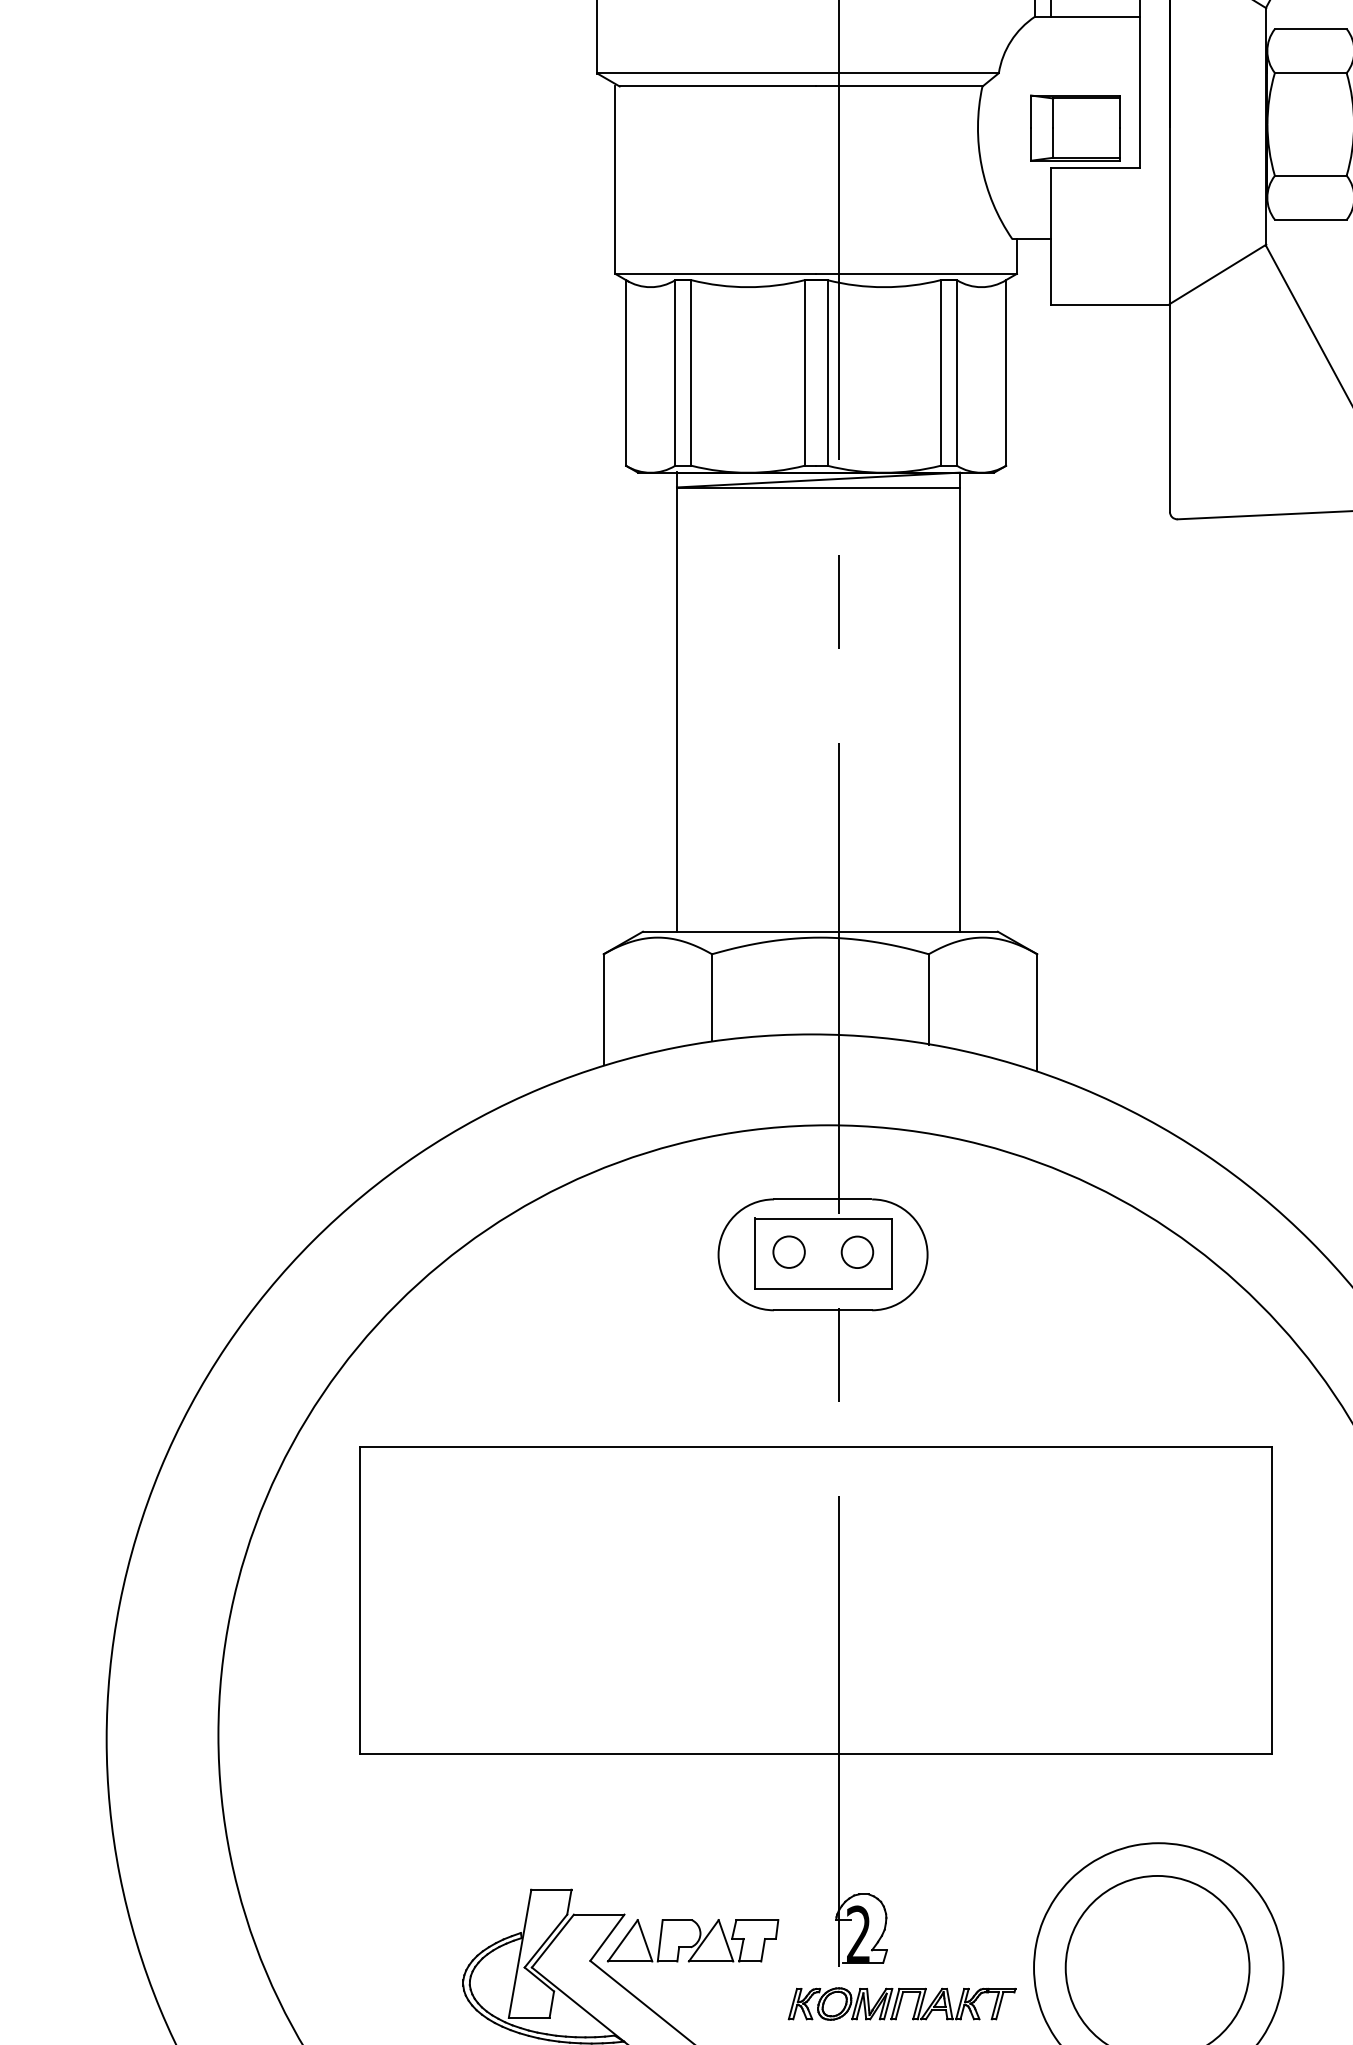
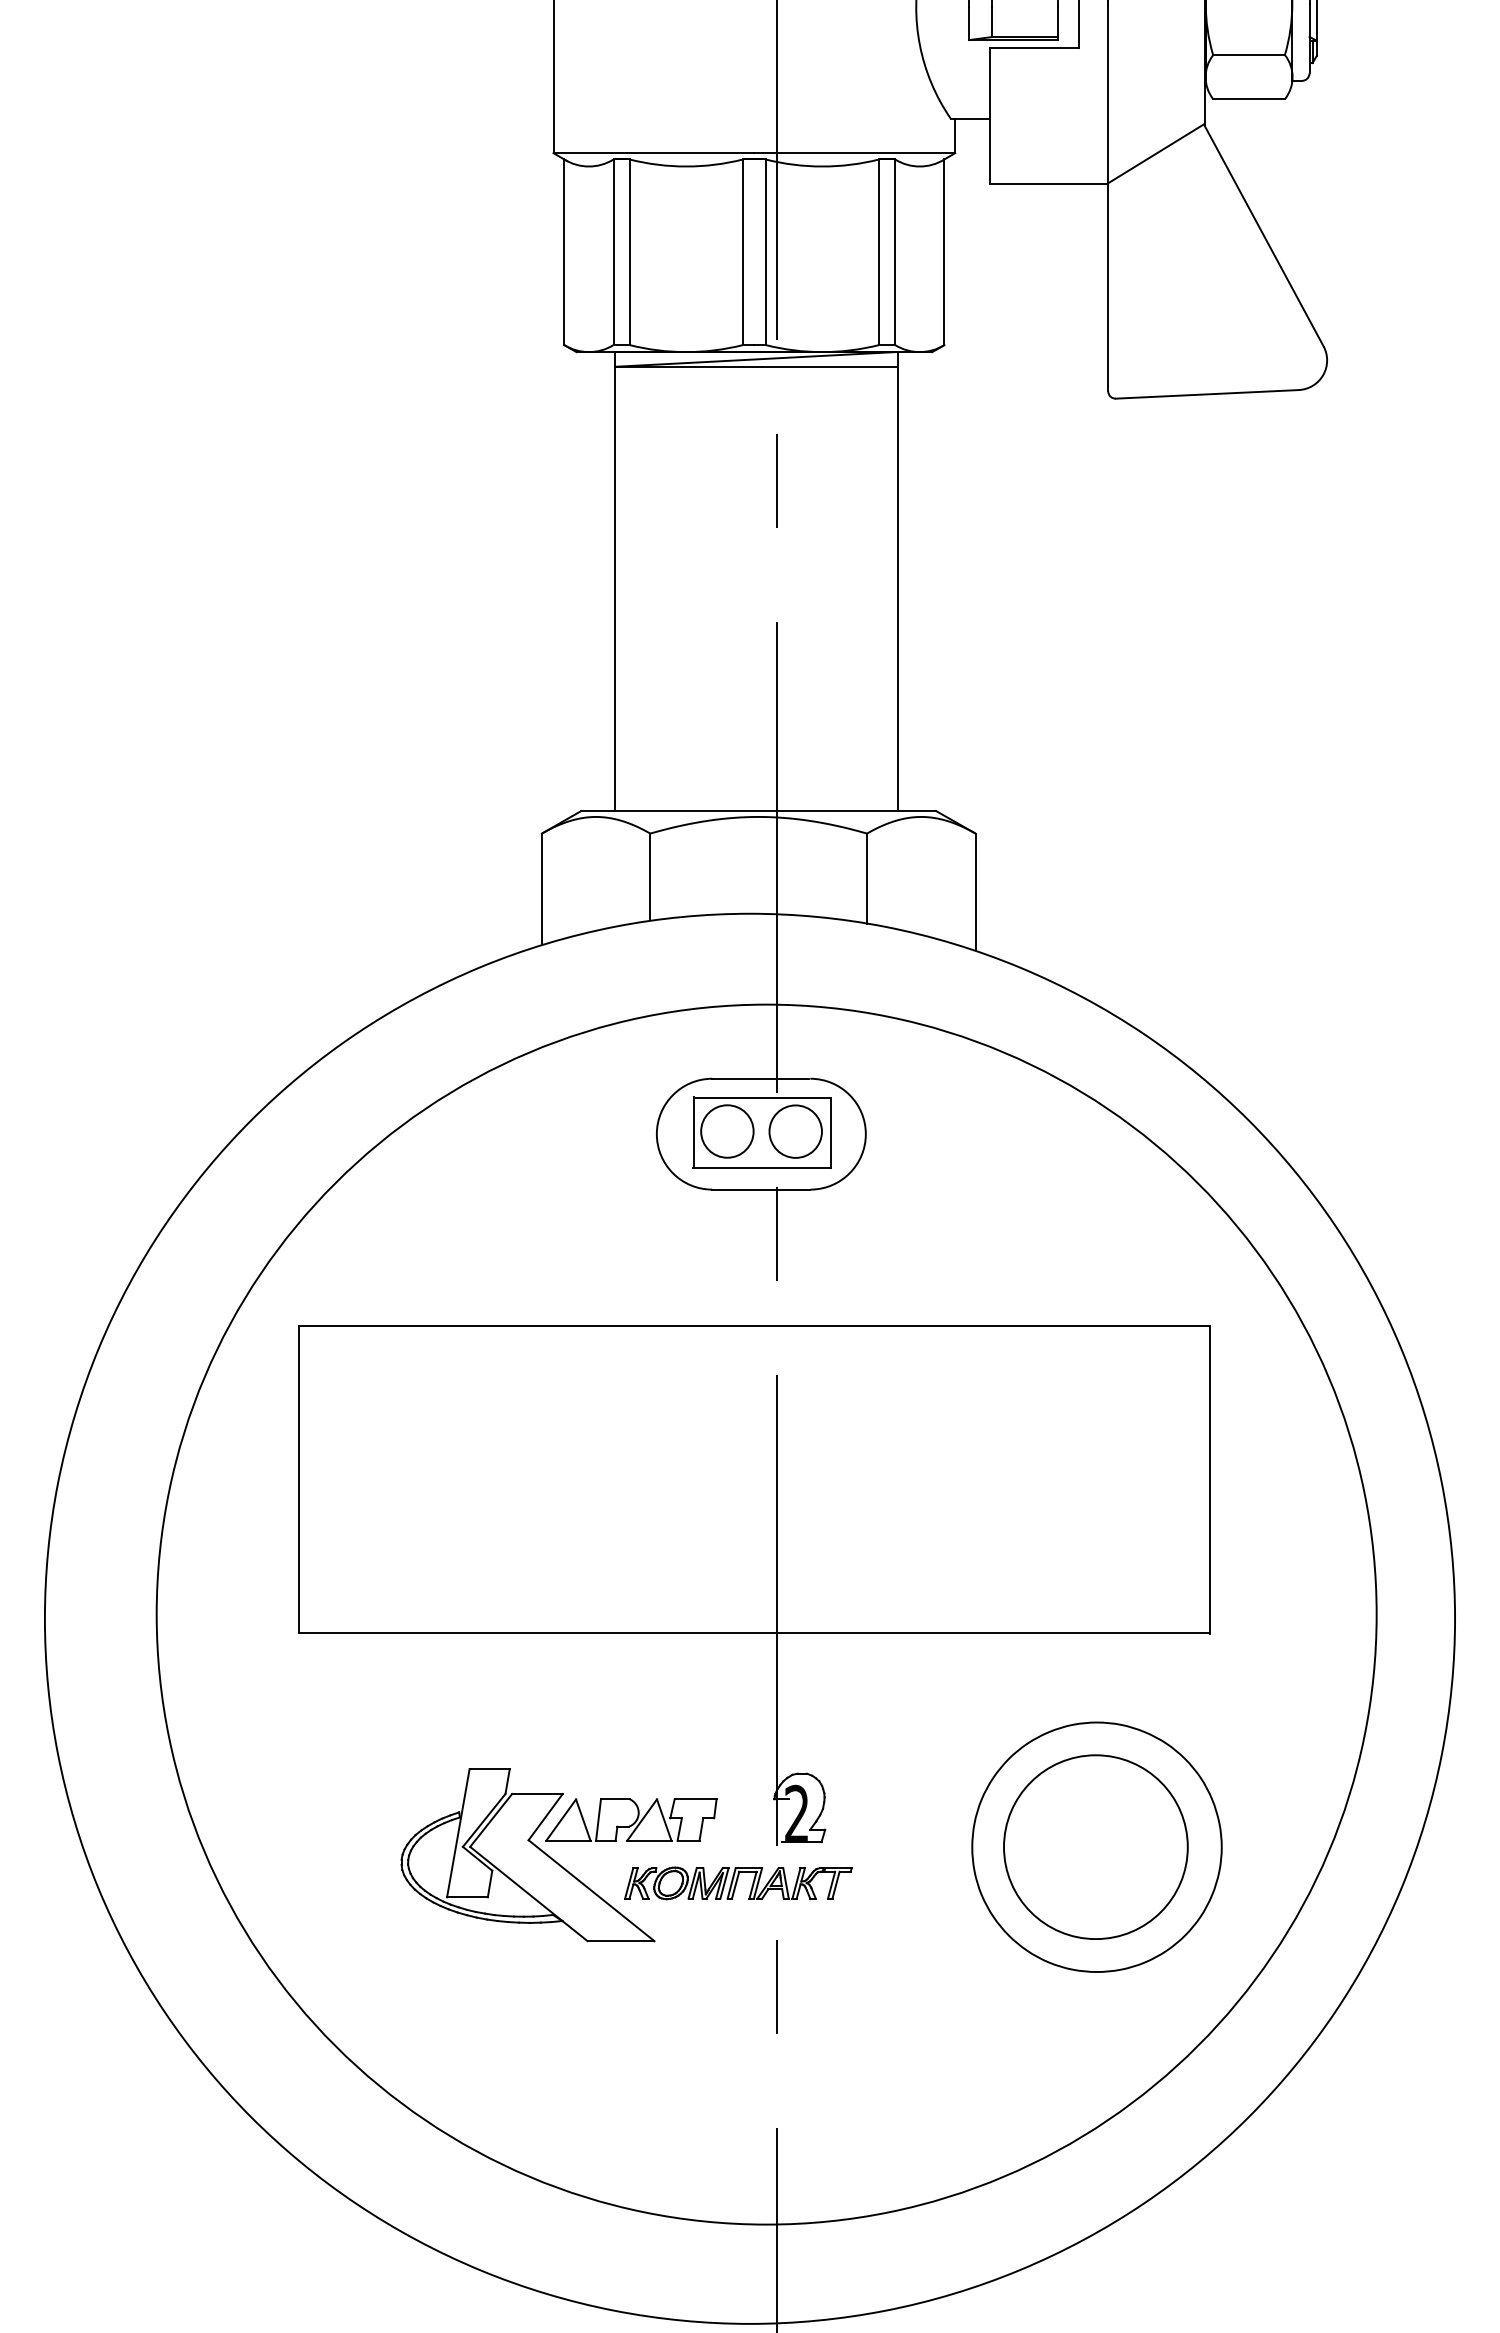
circle: (789, 1252) -> (727, 1131), size x1.67
circle: (857, 1252) -> (795, 1131), size x1.67
part: (902, 2004) -> (738, 1883), moved

